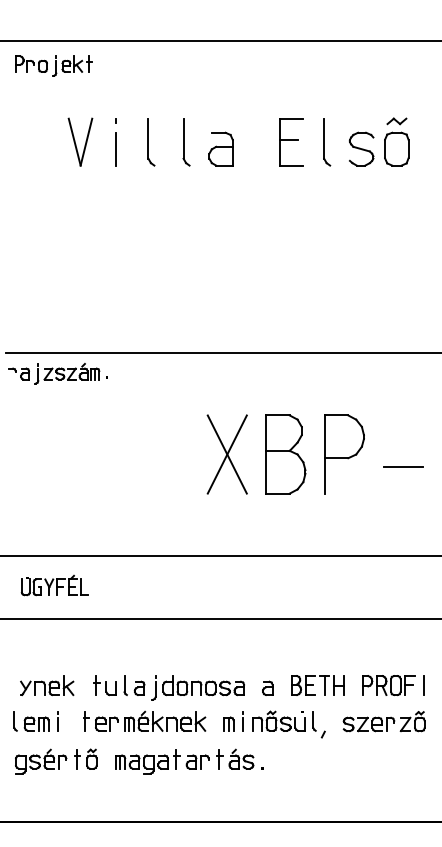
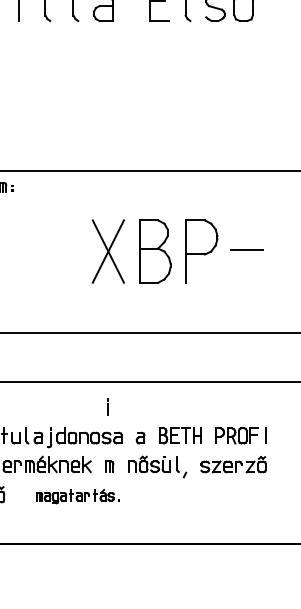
line: (403, 466) -> (247, 249), moved
line: (242, 721) -> (107, 407), moved
part: (189, 761) -> (78, 496), size x0.7

